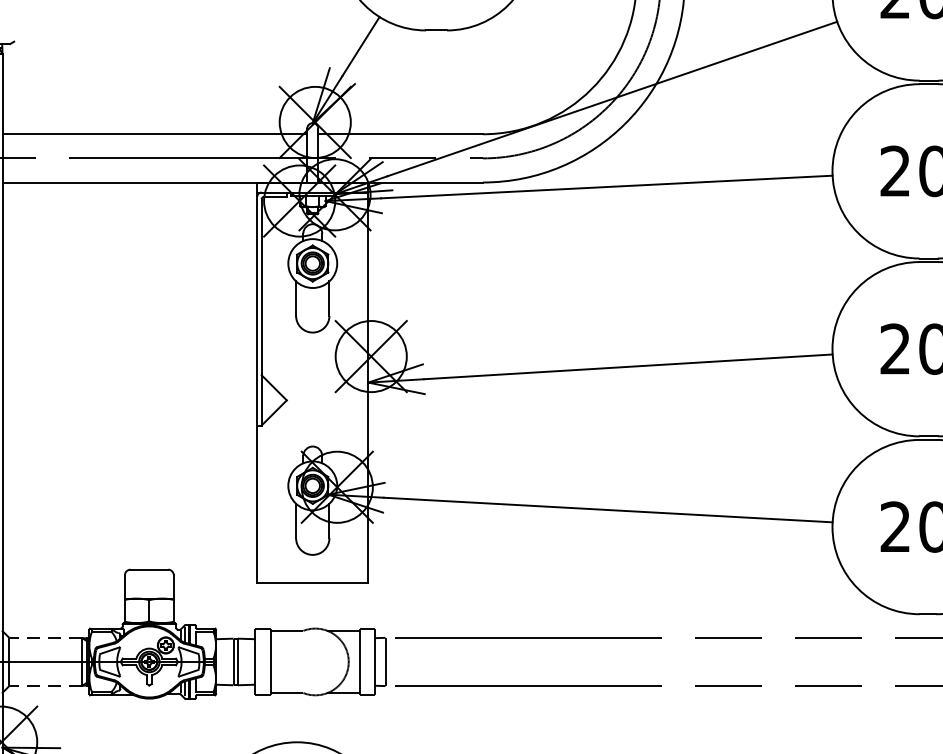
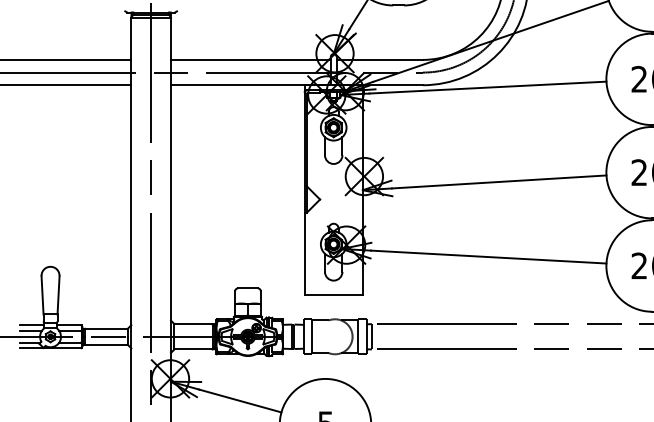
line: (45, 638) -> (193, 324), dashed -> solid
line: (45, 686) -> (193, 349), dashed -> solid

